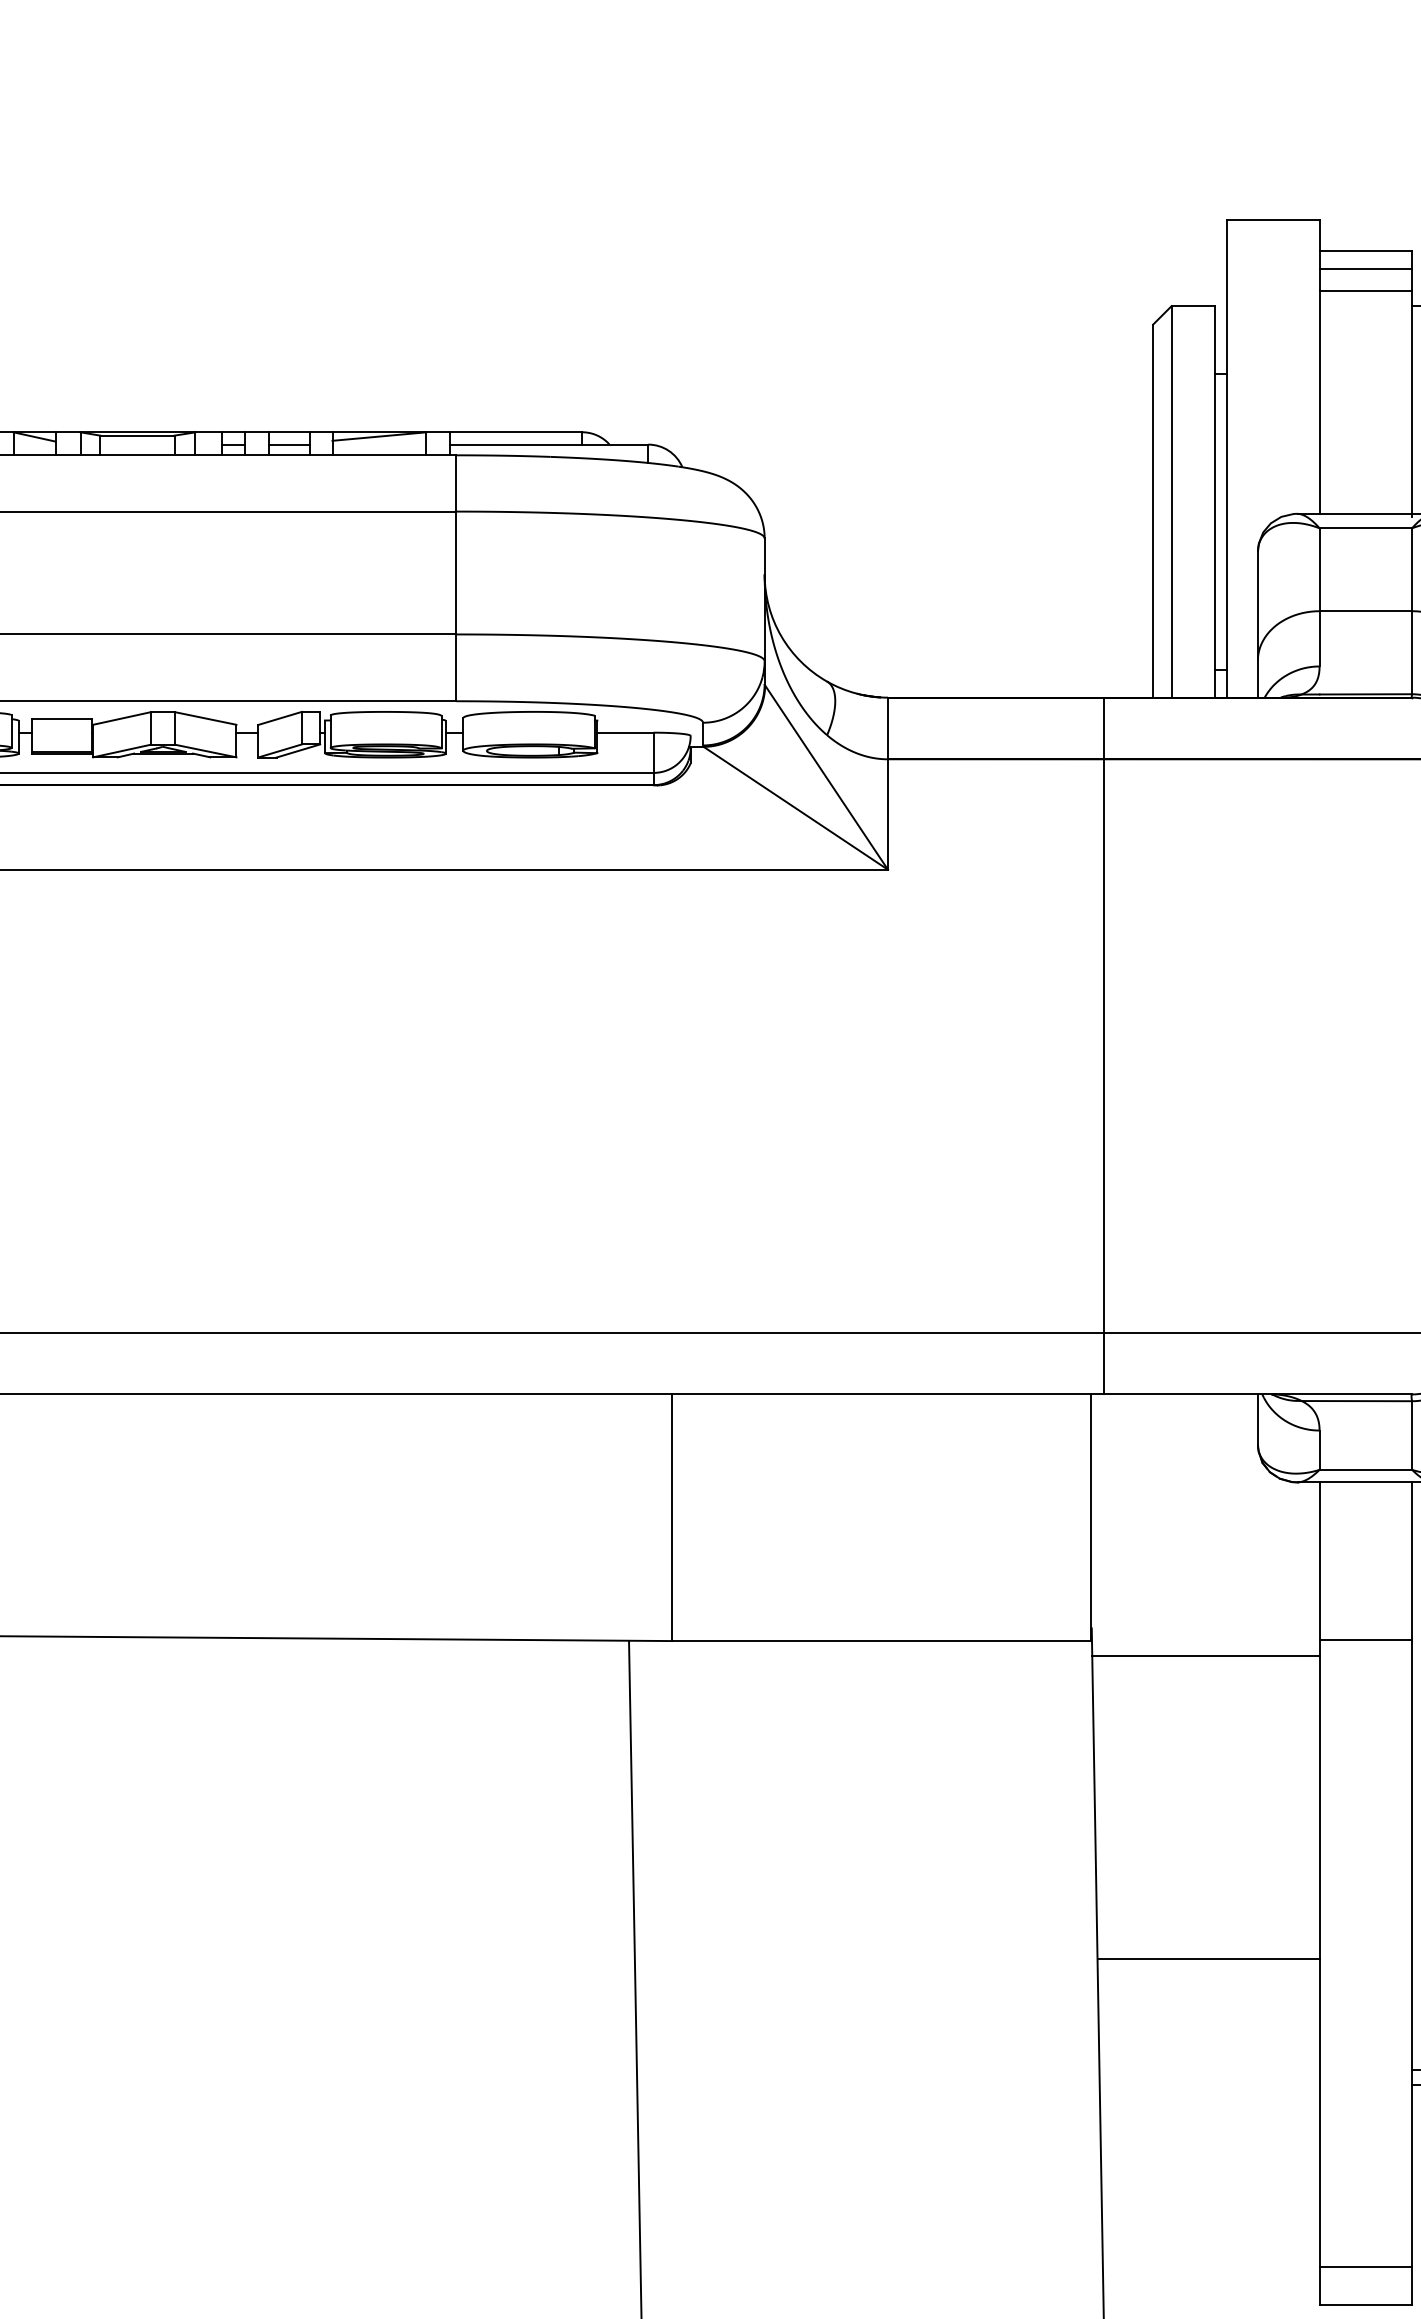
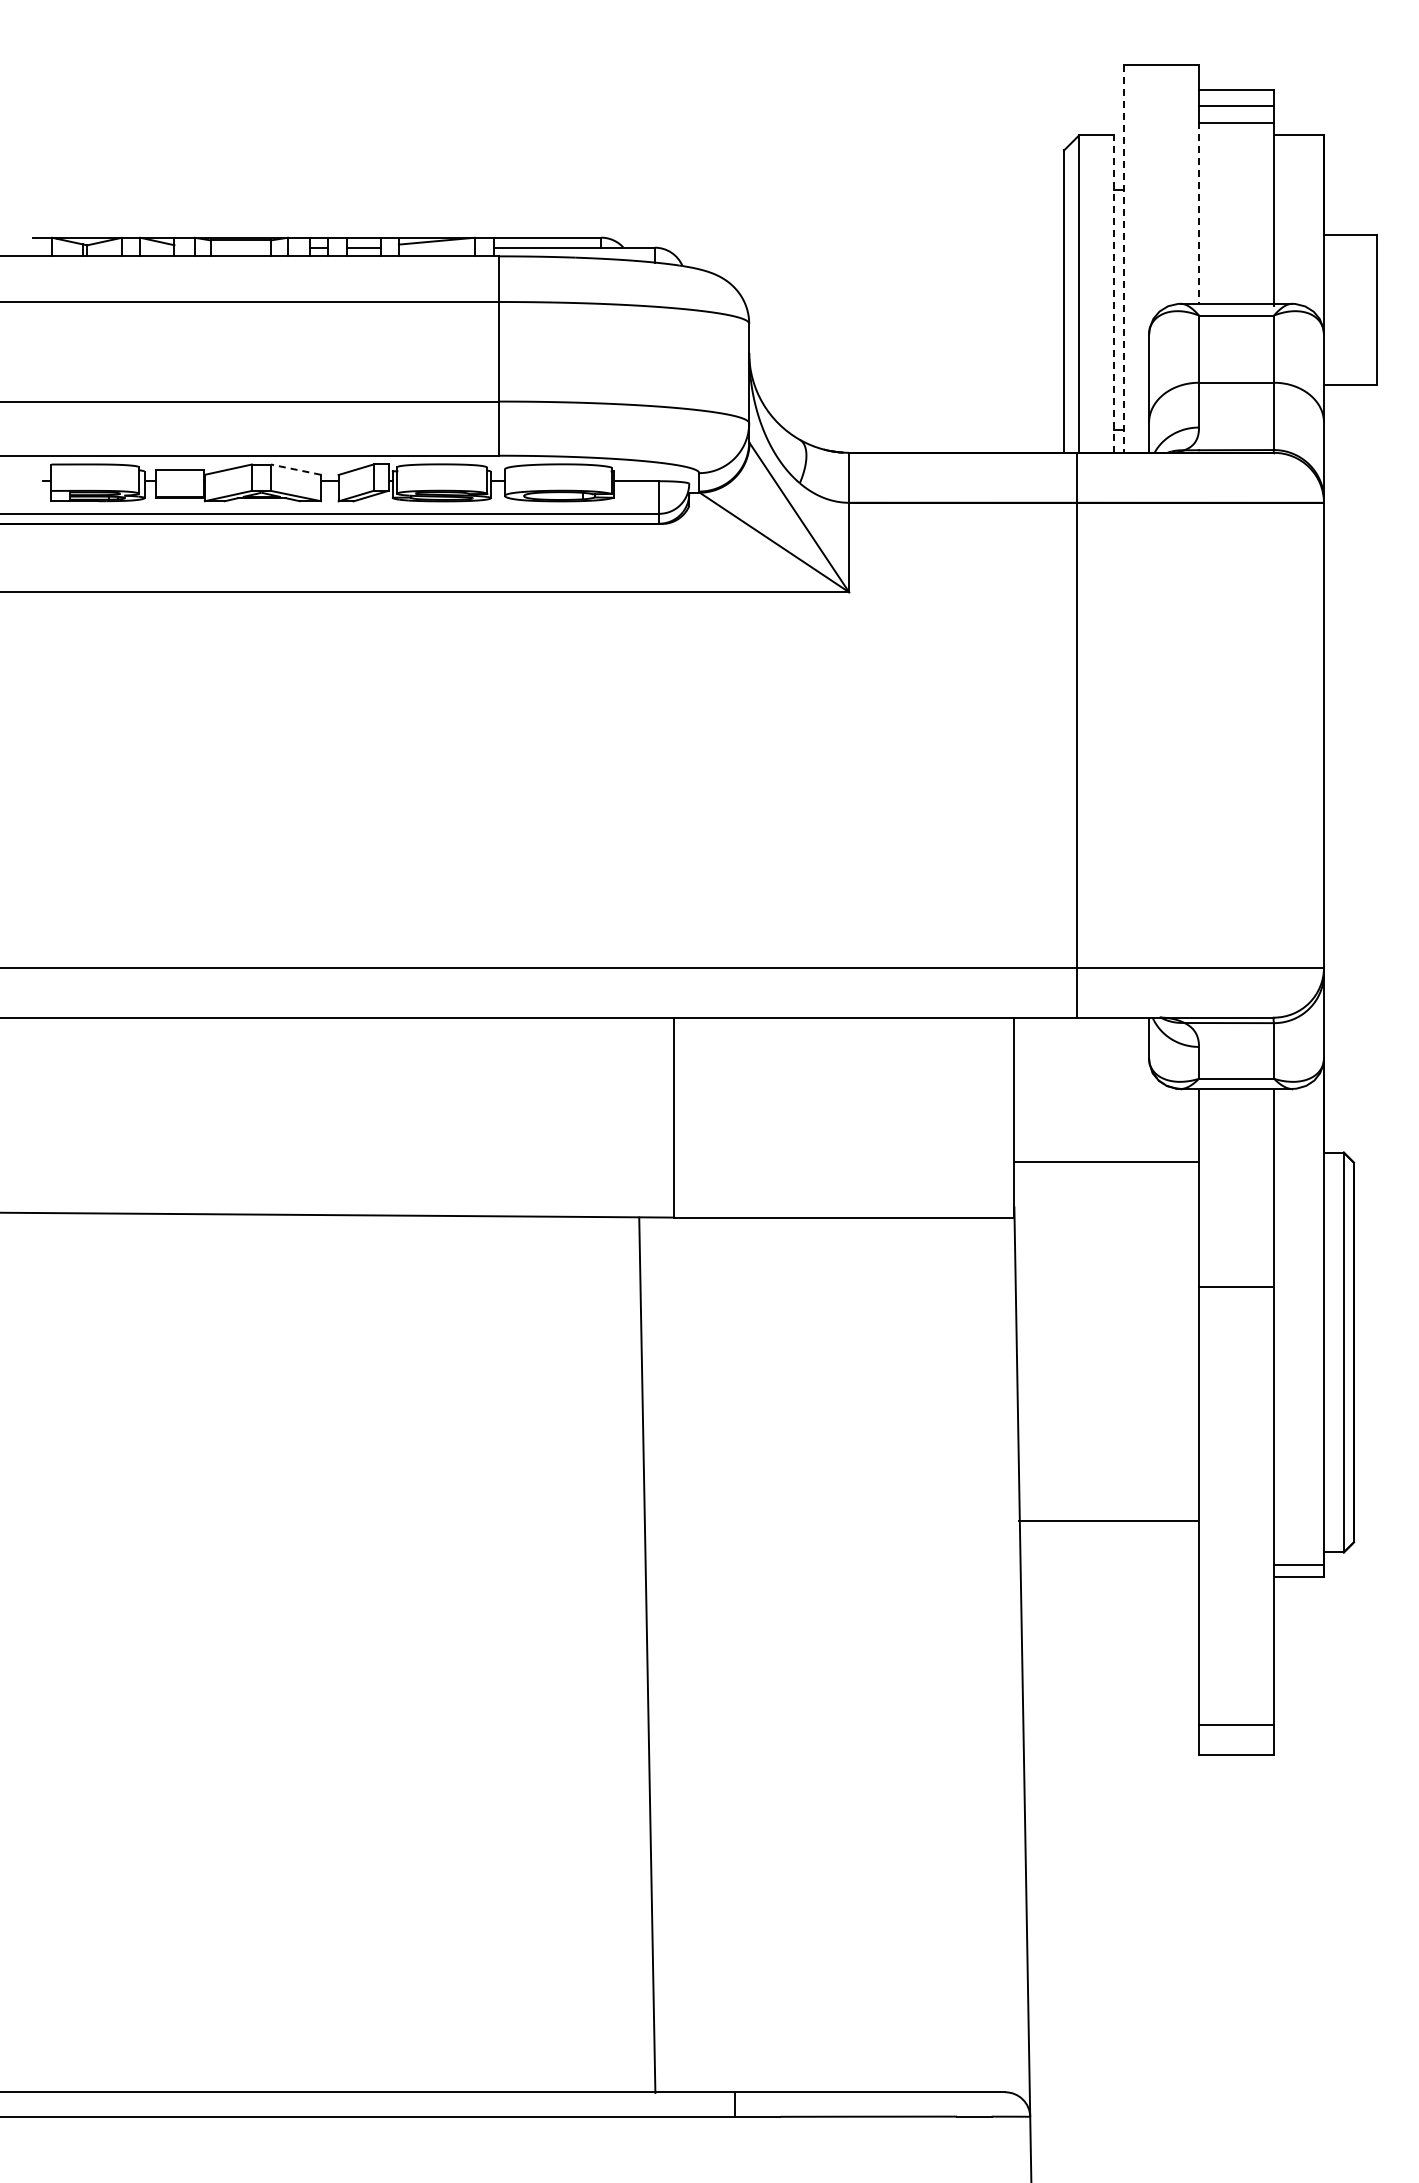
line: (1320, 401) -> (1199, 212), solid -> dashed
line: (1227, 459) -> (1124, 259), solid -> dashed
line: (1215, 502) -> (1114, 294), solid -> dashed
line: (204, 718) -> (295, 469), solid -> dashed
line: (1104, 1045) -> (1077, 734), moved
line: (1365, 1639) -> (1236, 1286), moved
line: (1205, 1656) -> (1106, 1162), moved
line: (1209, 1957) -> (1109, 1520), moved

